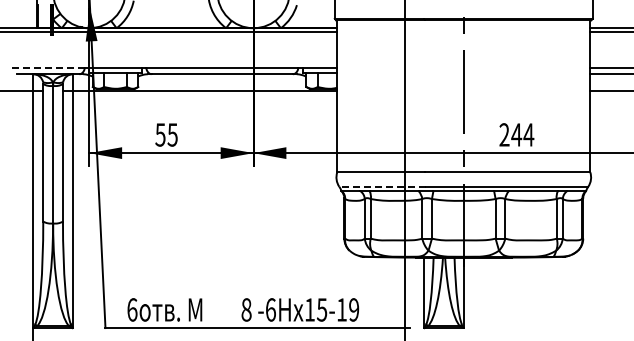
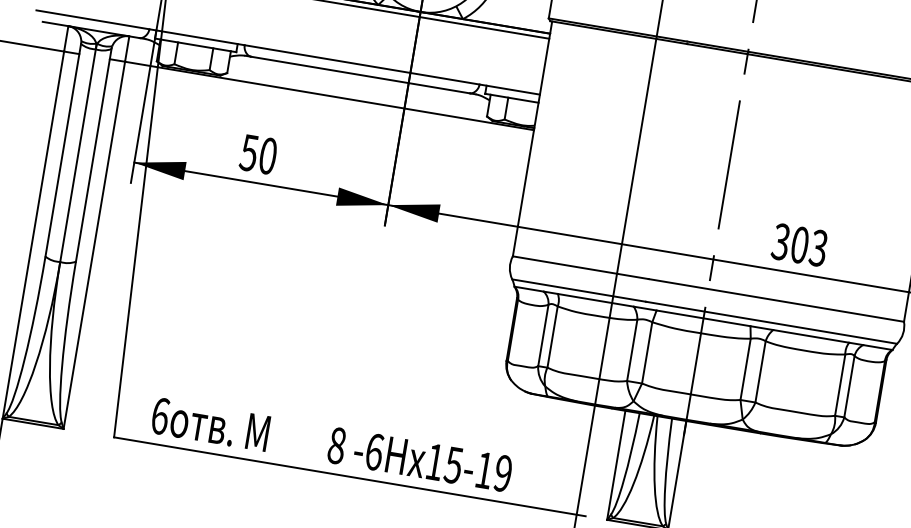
line: (48, 67) -> (93, 19), dashed -> solid
text: (172, 134) -> (267, 155), 55 -> 50
text: (516, 134) -> (799, 244), 244 -> 303
line: (382, 186) -> (579, 290), dashed -> solid

